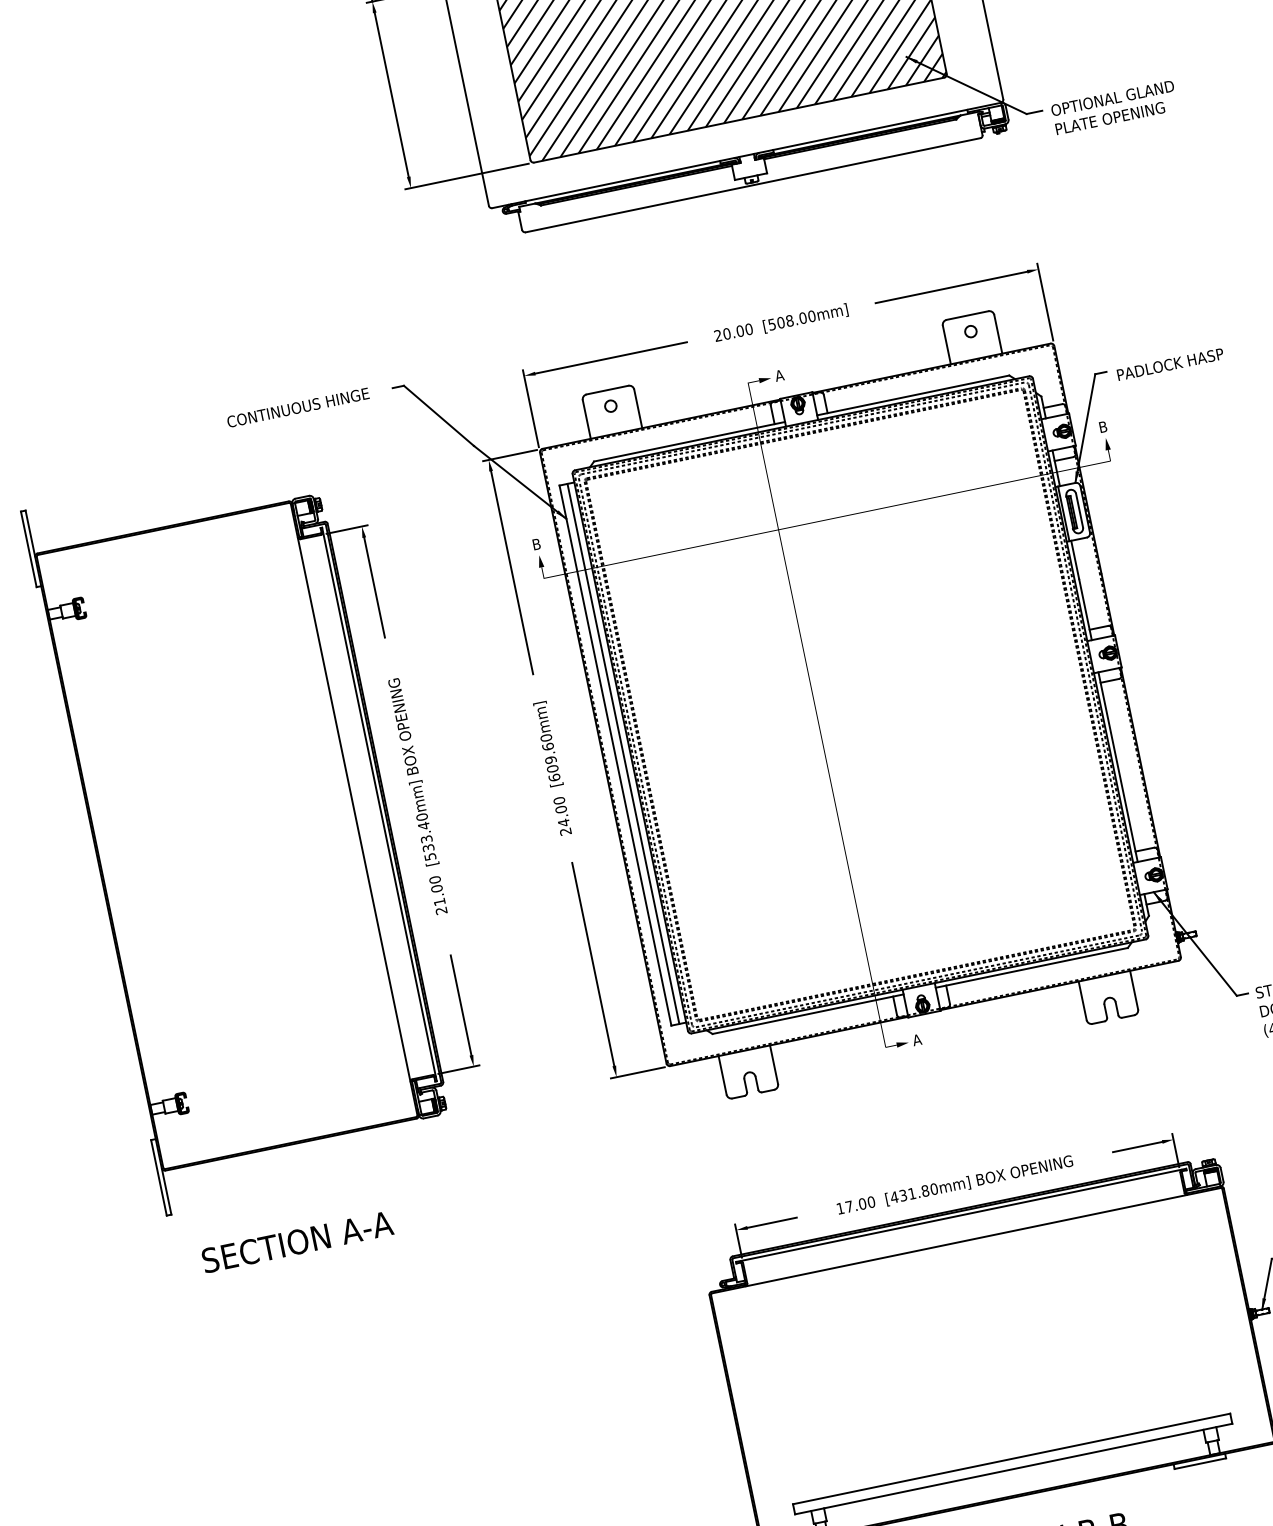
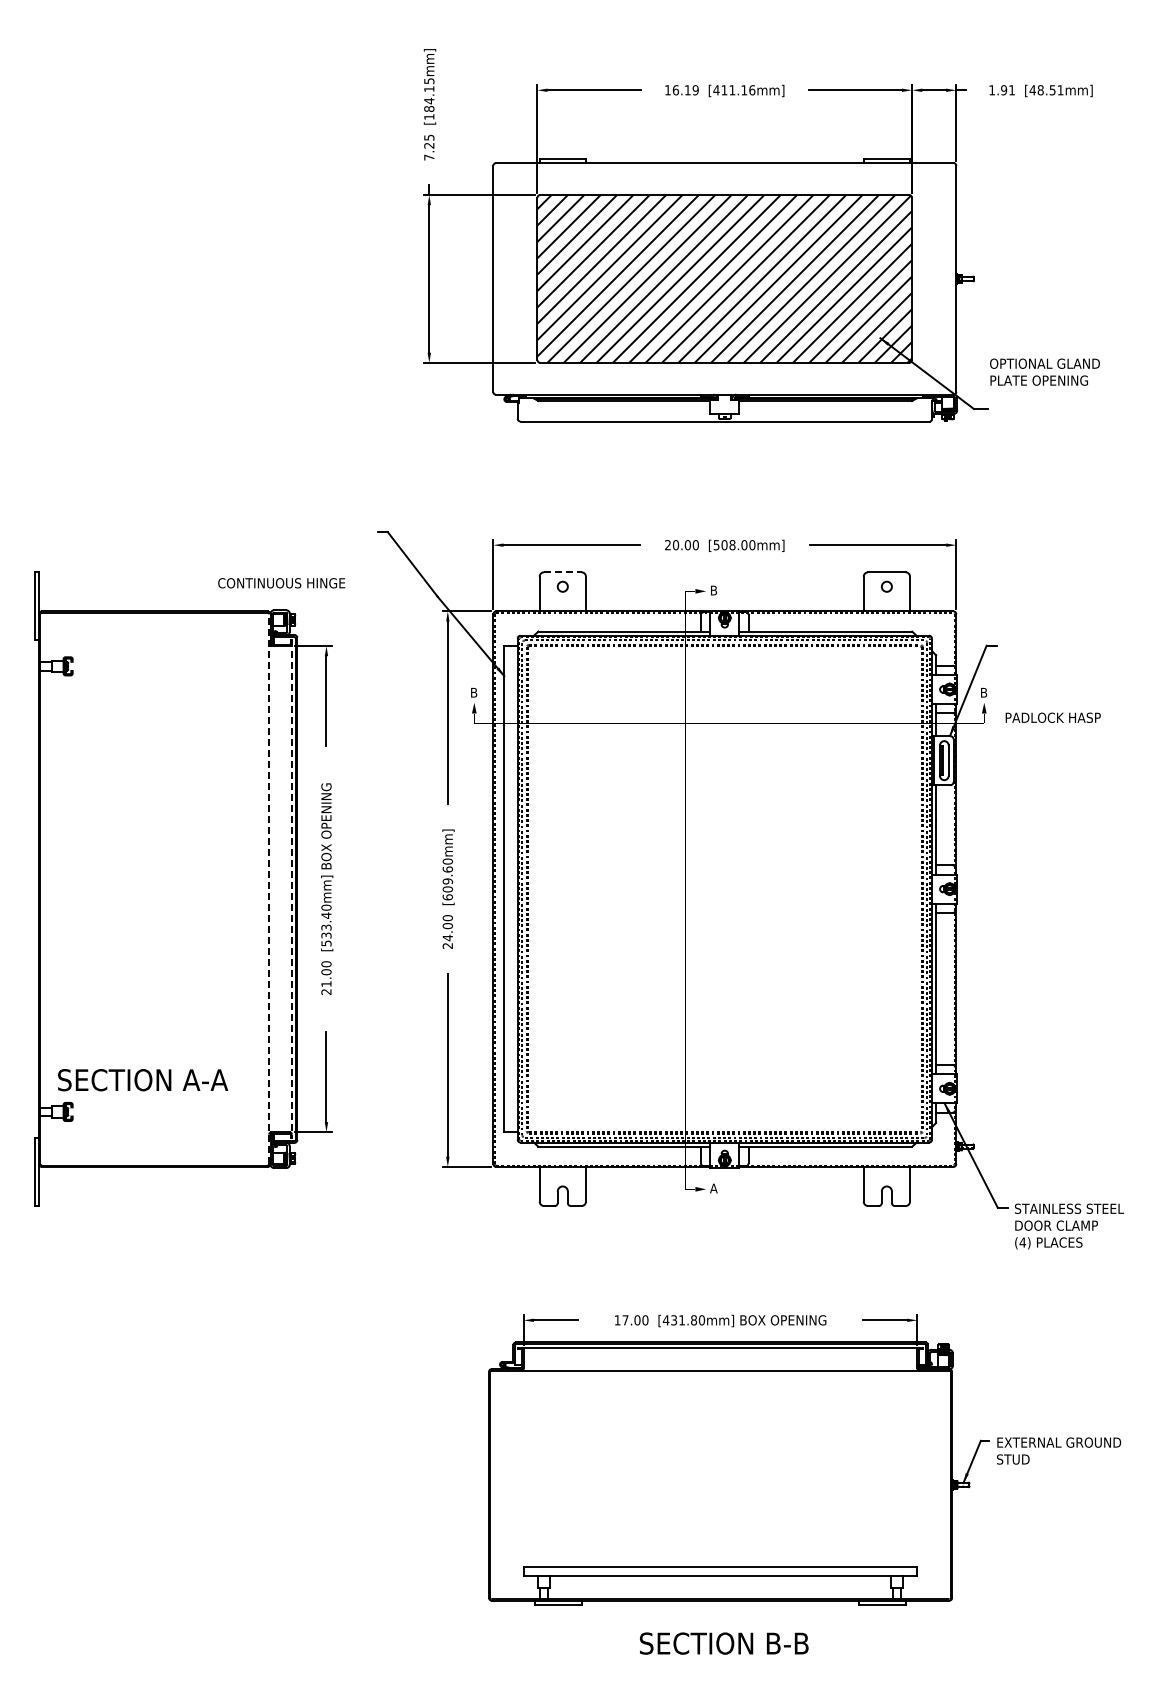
text: (1113, 107) -> (1044, 371), moved
text: (1169, 364) -> (1052, 717), moved
text: (779, 375) -> (713, 590), A -> B
line: (607, 390) -> (562, 572), solid -> dashed
text: (298, 408) -> (281, 583), moved
line: (623, 754) -> (511, 889), removed
line: (379, 804) -> (291, 889), solid -> dashed
line: (354, 810) -> (269, 889), solid -> dashed
text: (298, 1242) -> (143, 1080), moved

